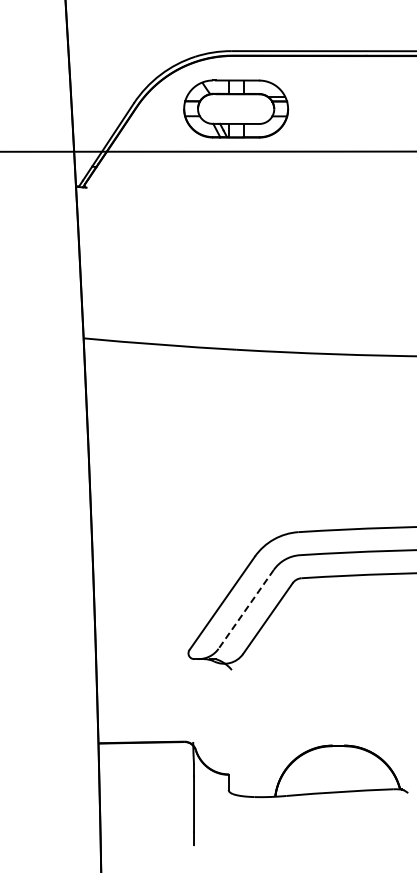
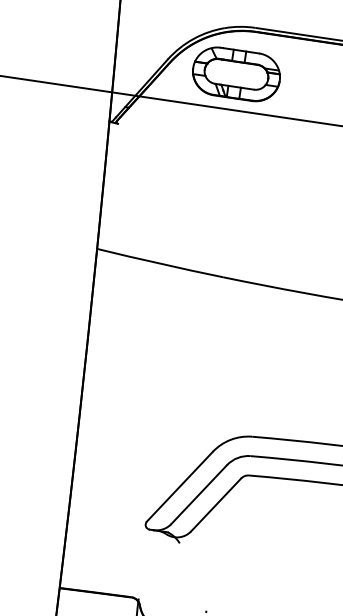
part: (236, 108) -> (236, 73), moved
line: (245, 609) -> (198, 494), dashed -> solid

